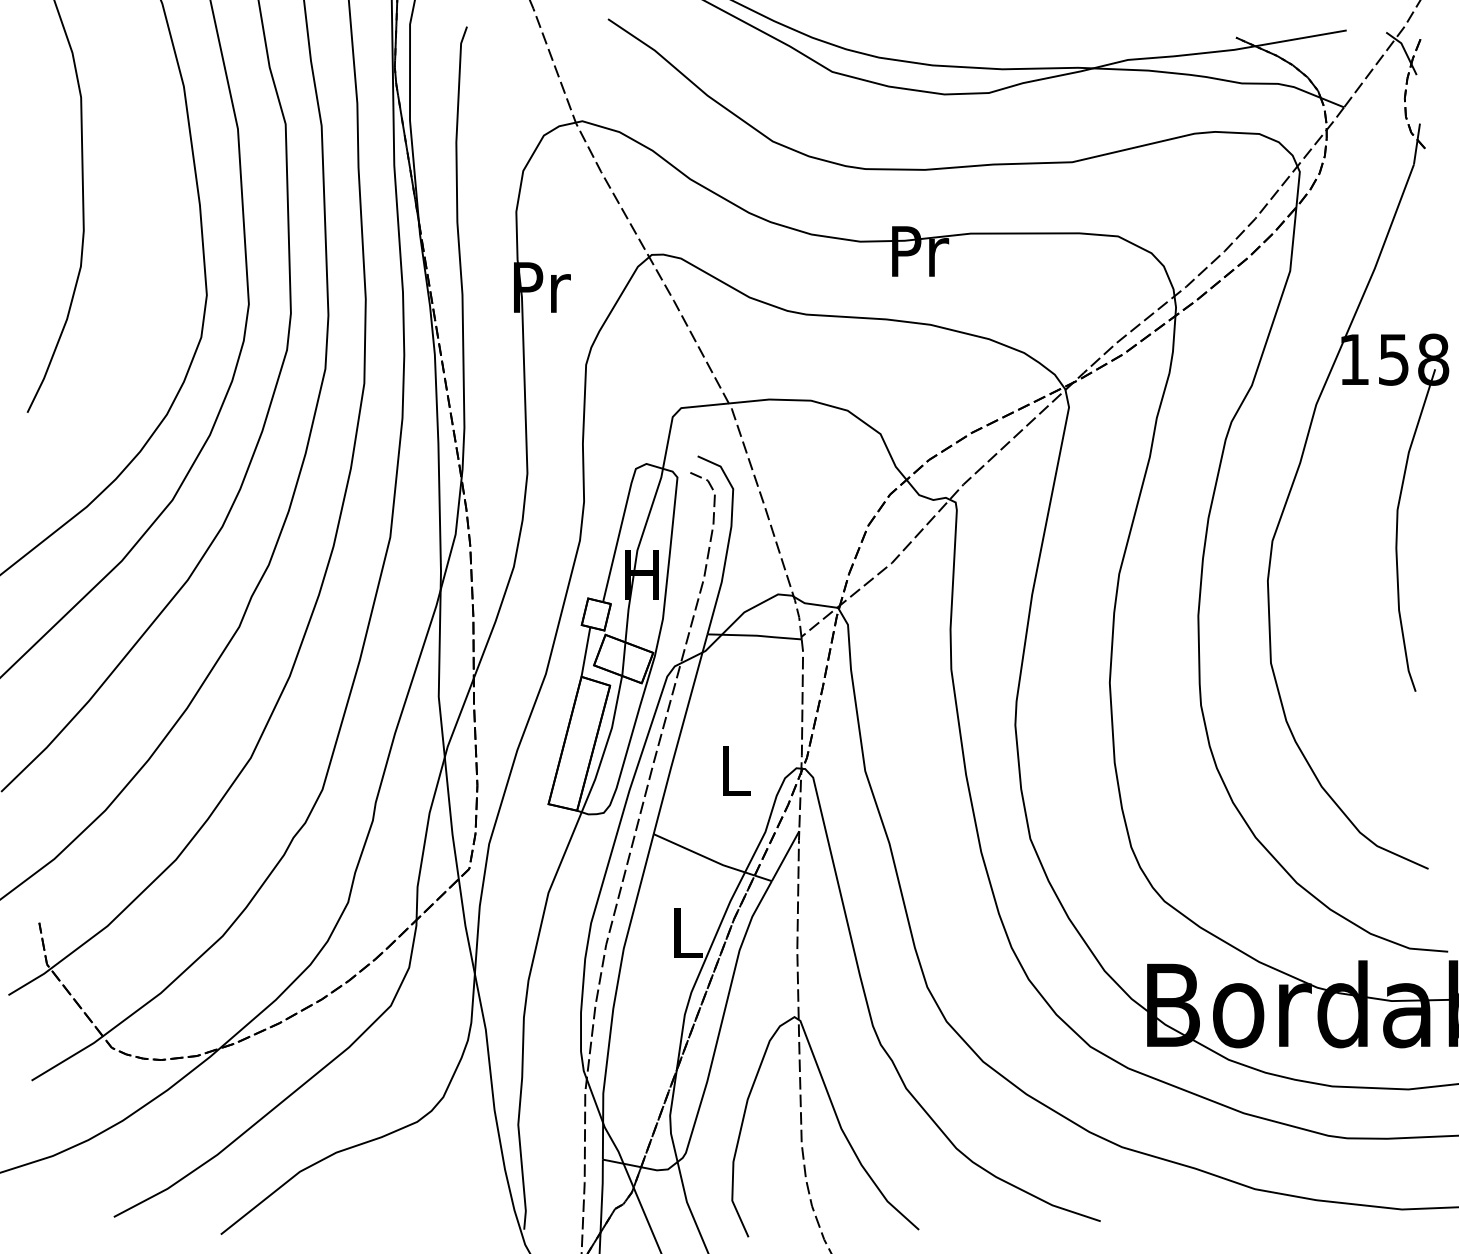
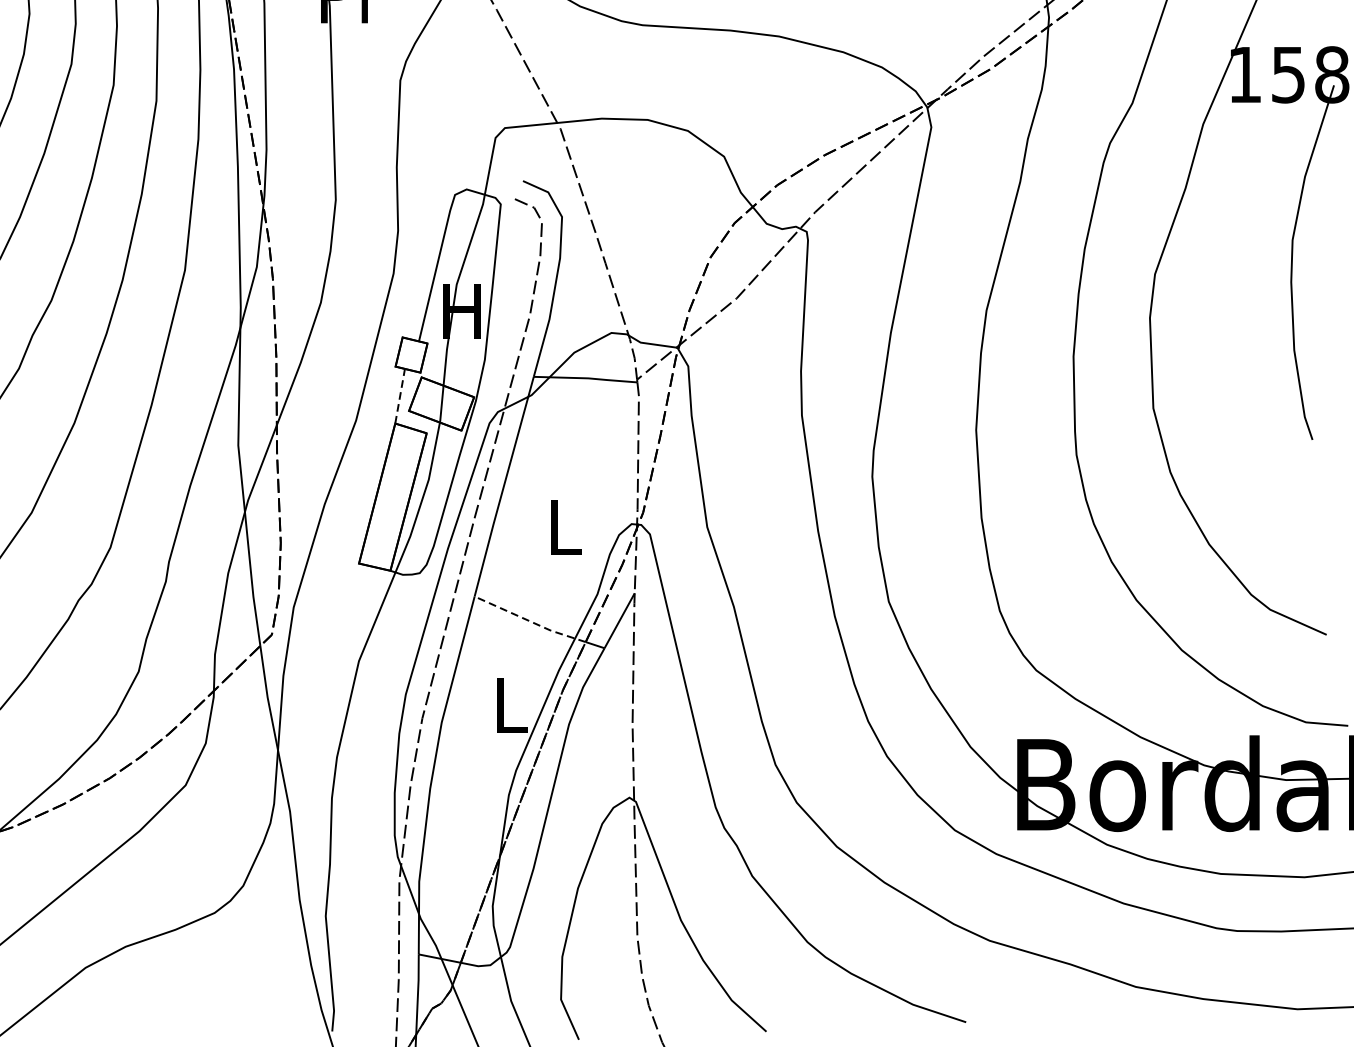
line: (586, 651) -> (400, 395), solid -> dashed
line: (704, 856) -> (530, 621), solid -> dashed

